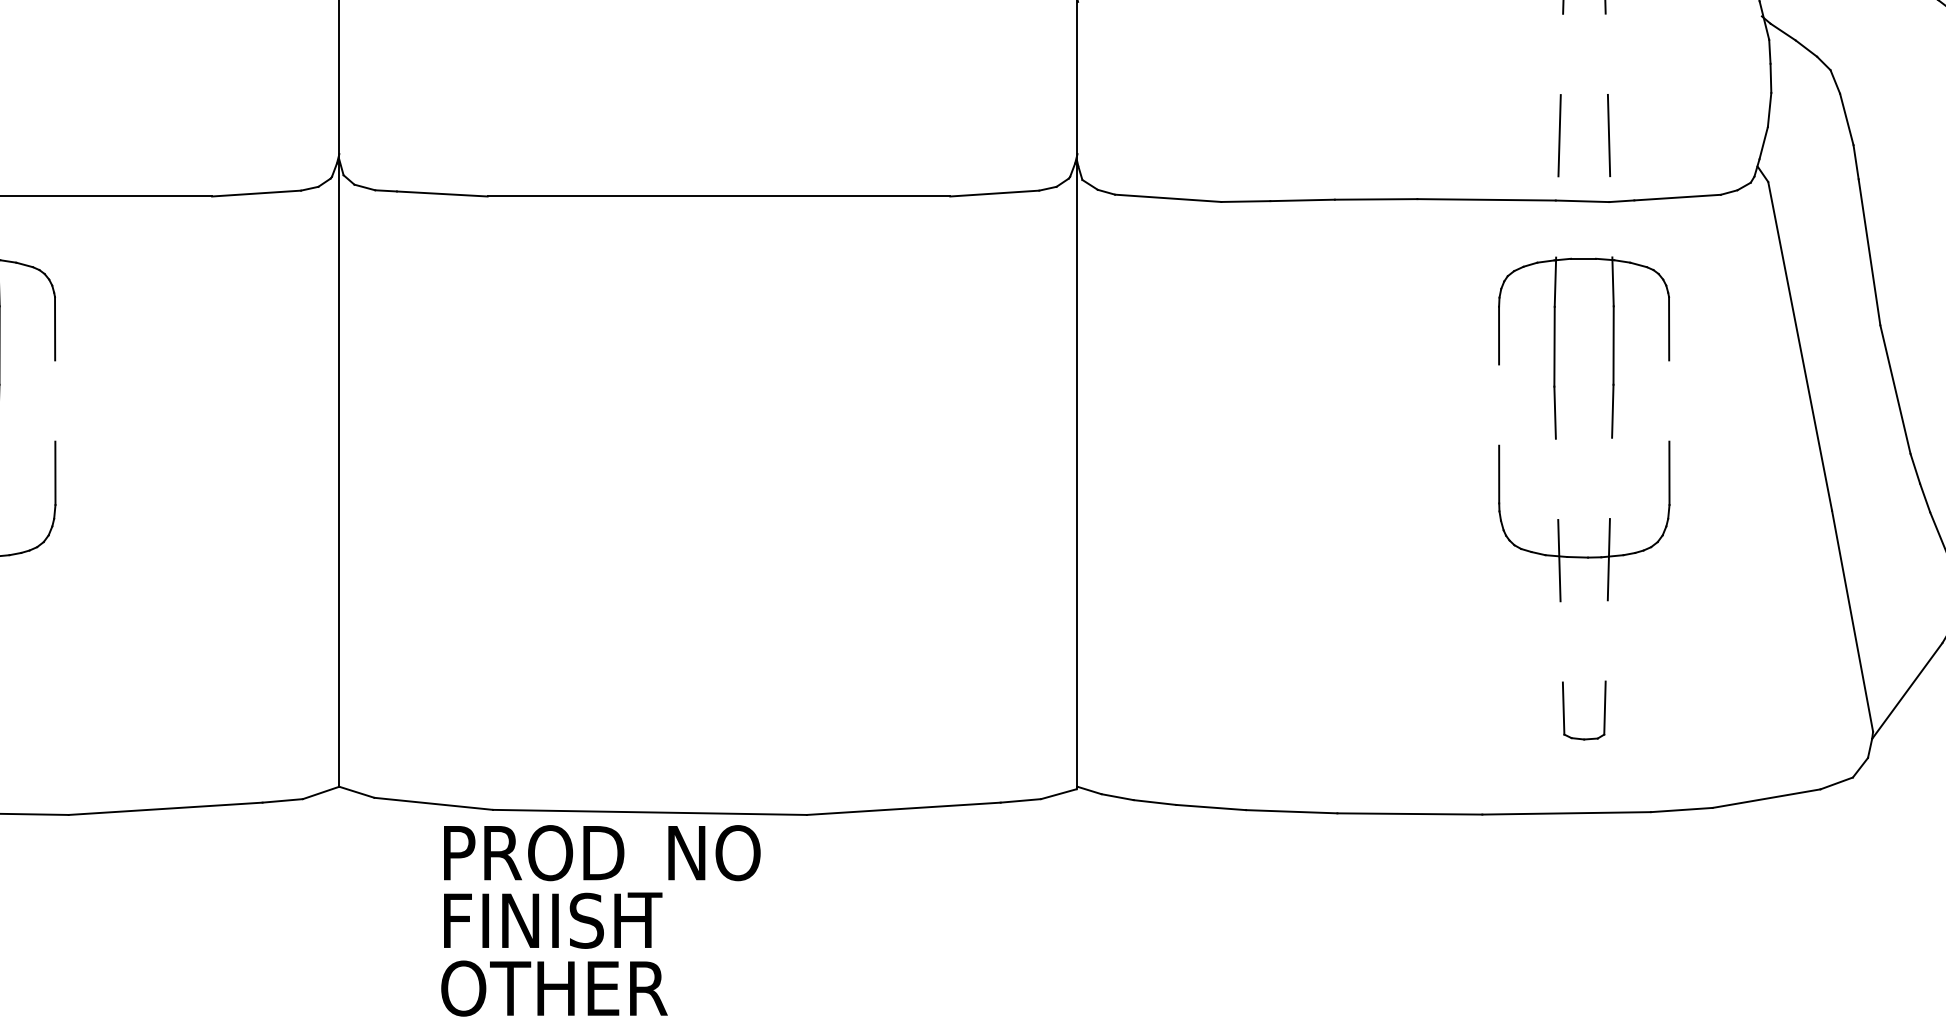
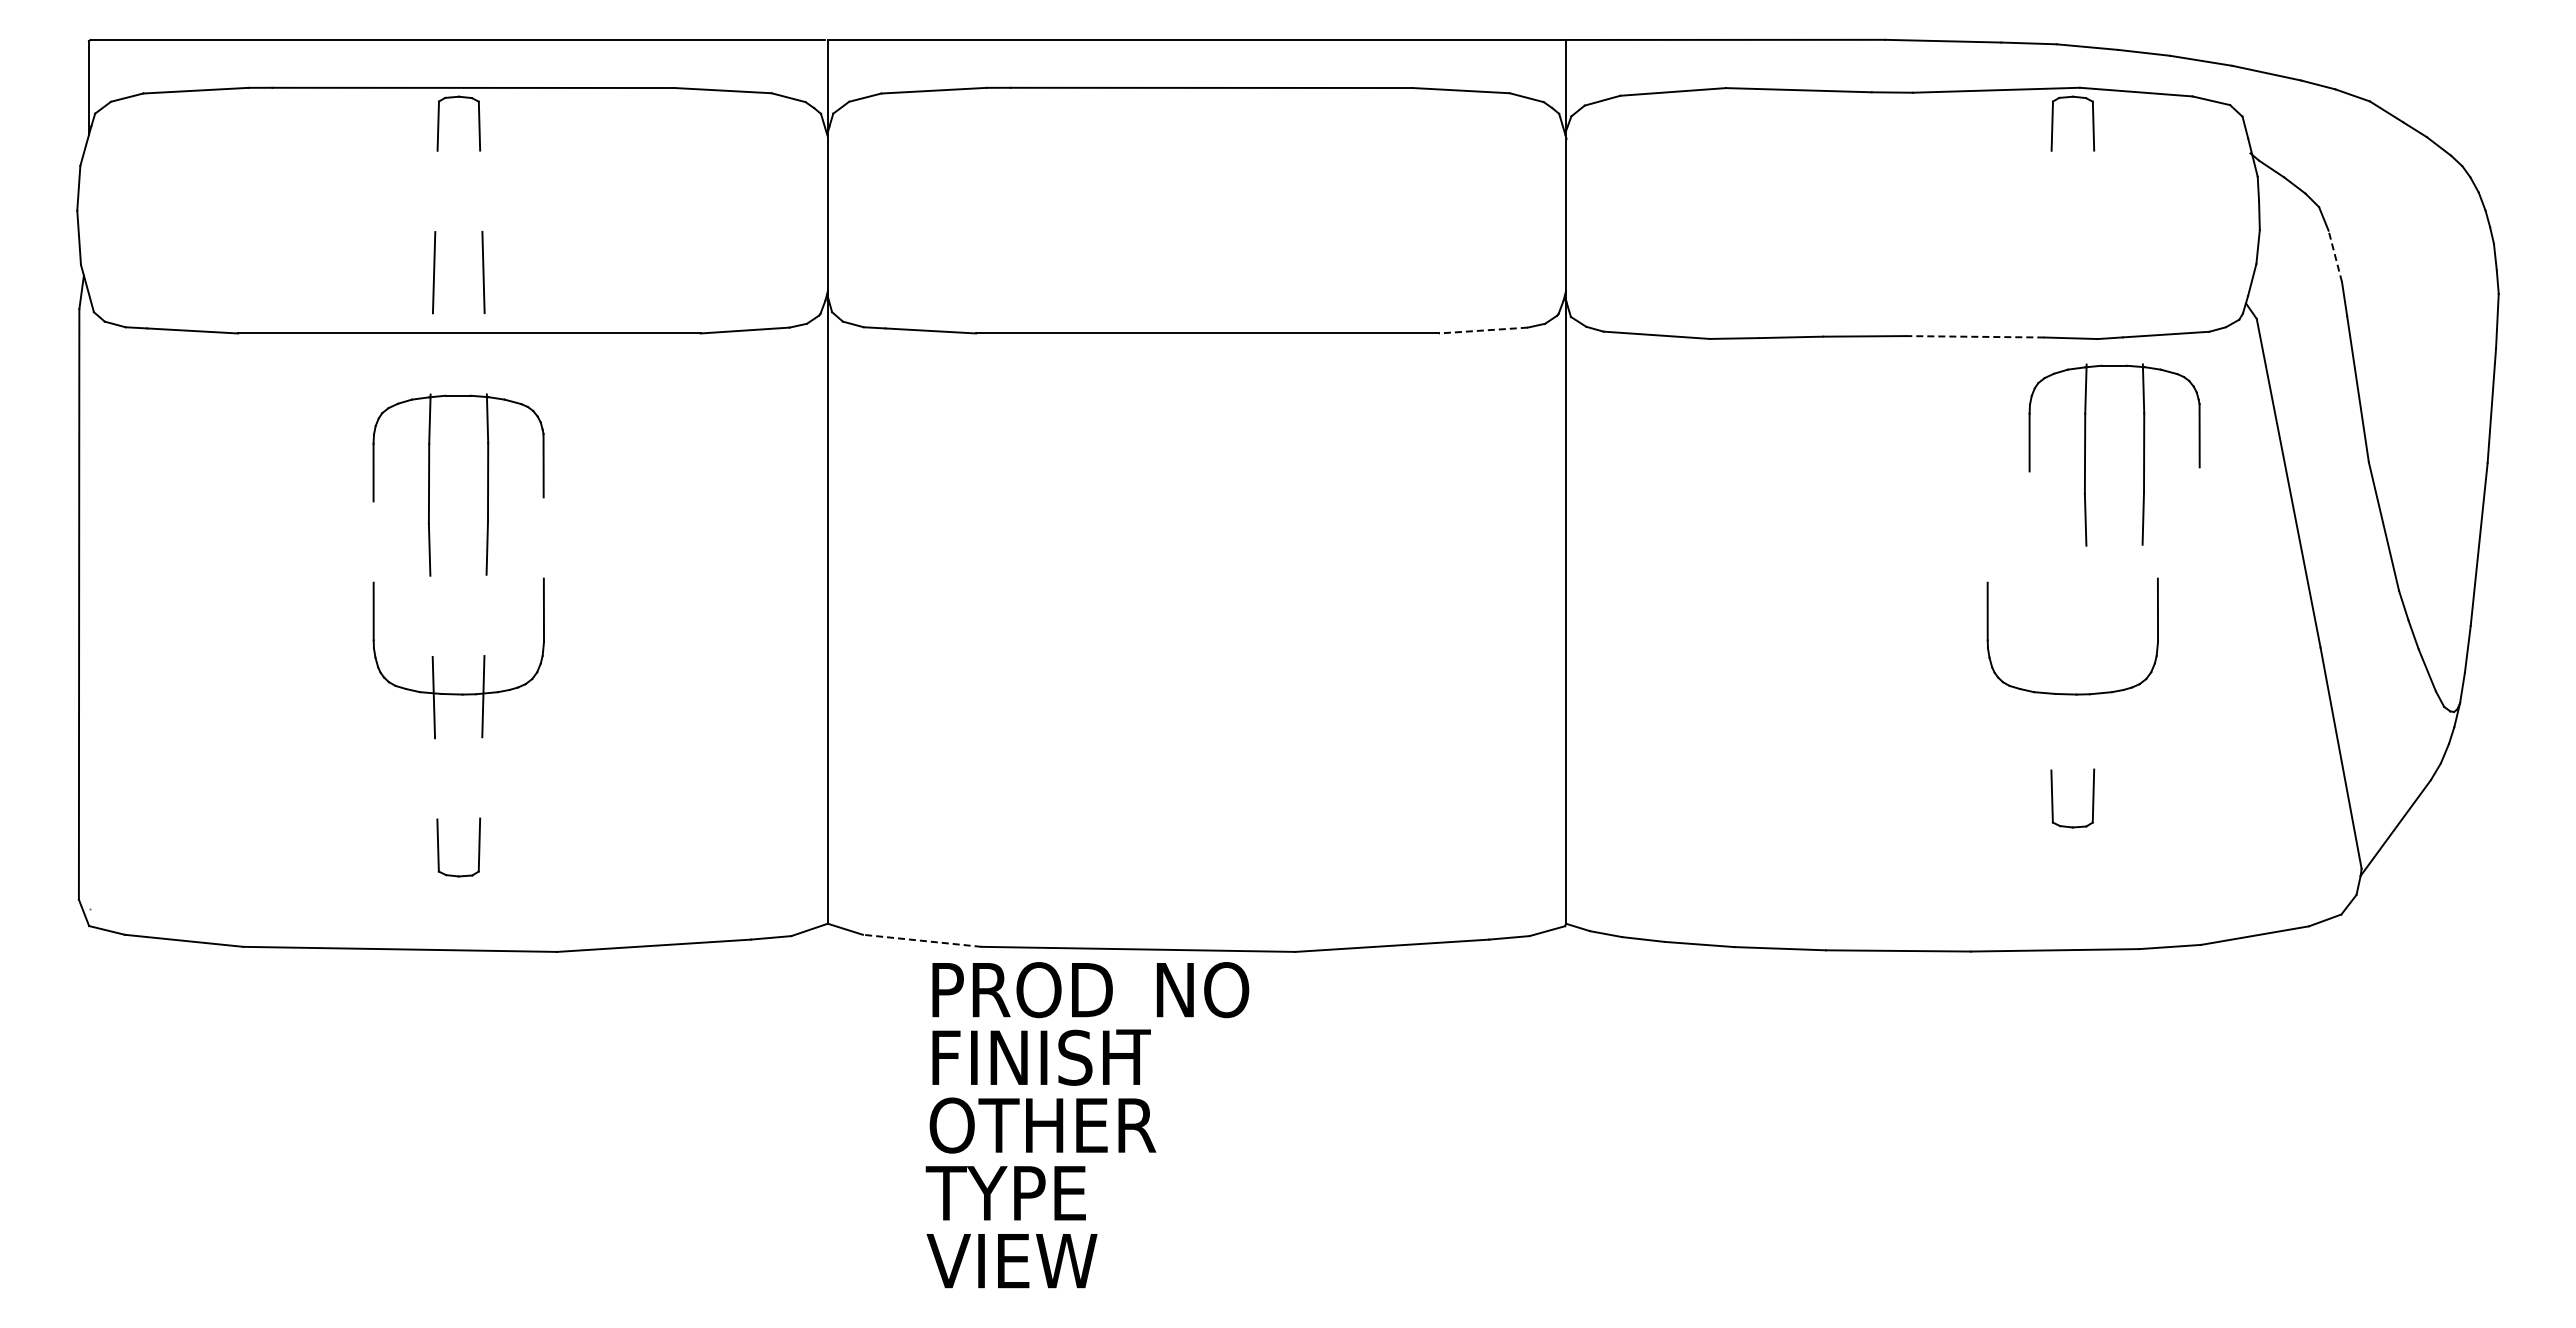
line: (1846, 119) -> (2335, 256), solid -> dashed
line: (1558, 135) -> (2047, 272), removed
line: (1608, 135) -> (2097, 272), removed
line: (994, 193) -> (1483, 330), solid -> dashed
line: (1485, 199) -> (1974, 336), solid -> dashed
part: (1554, 347) -> (2085, 454), moved
line: (1608, 559) -> (2097, 696), removed
line: (1558, 560) -> (2047, 697), removed
part: (1564, 710) -> (2053, 798), moved
line: (433, 803) -> (922, 940), solid -> dashed

